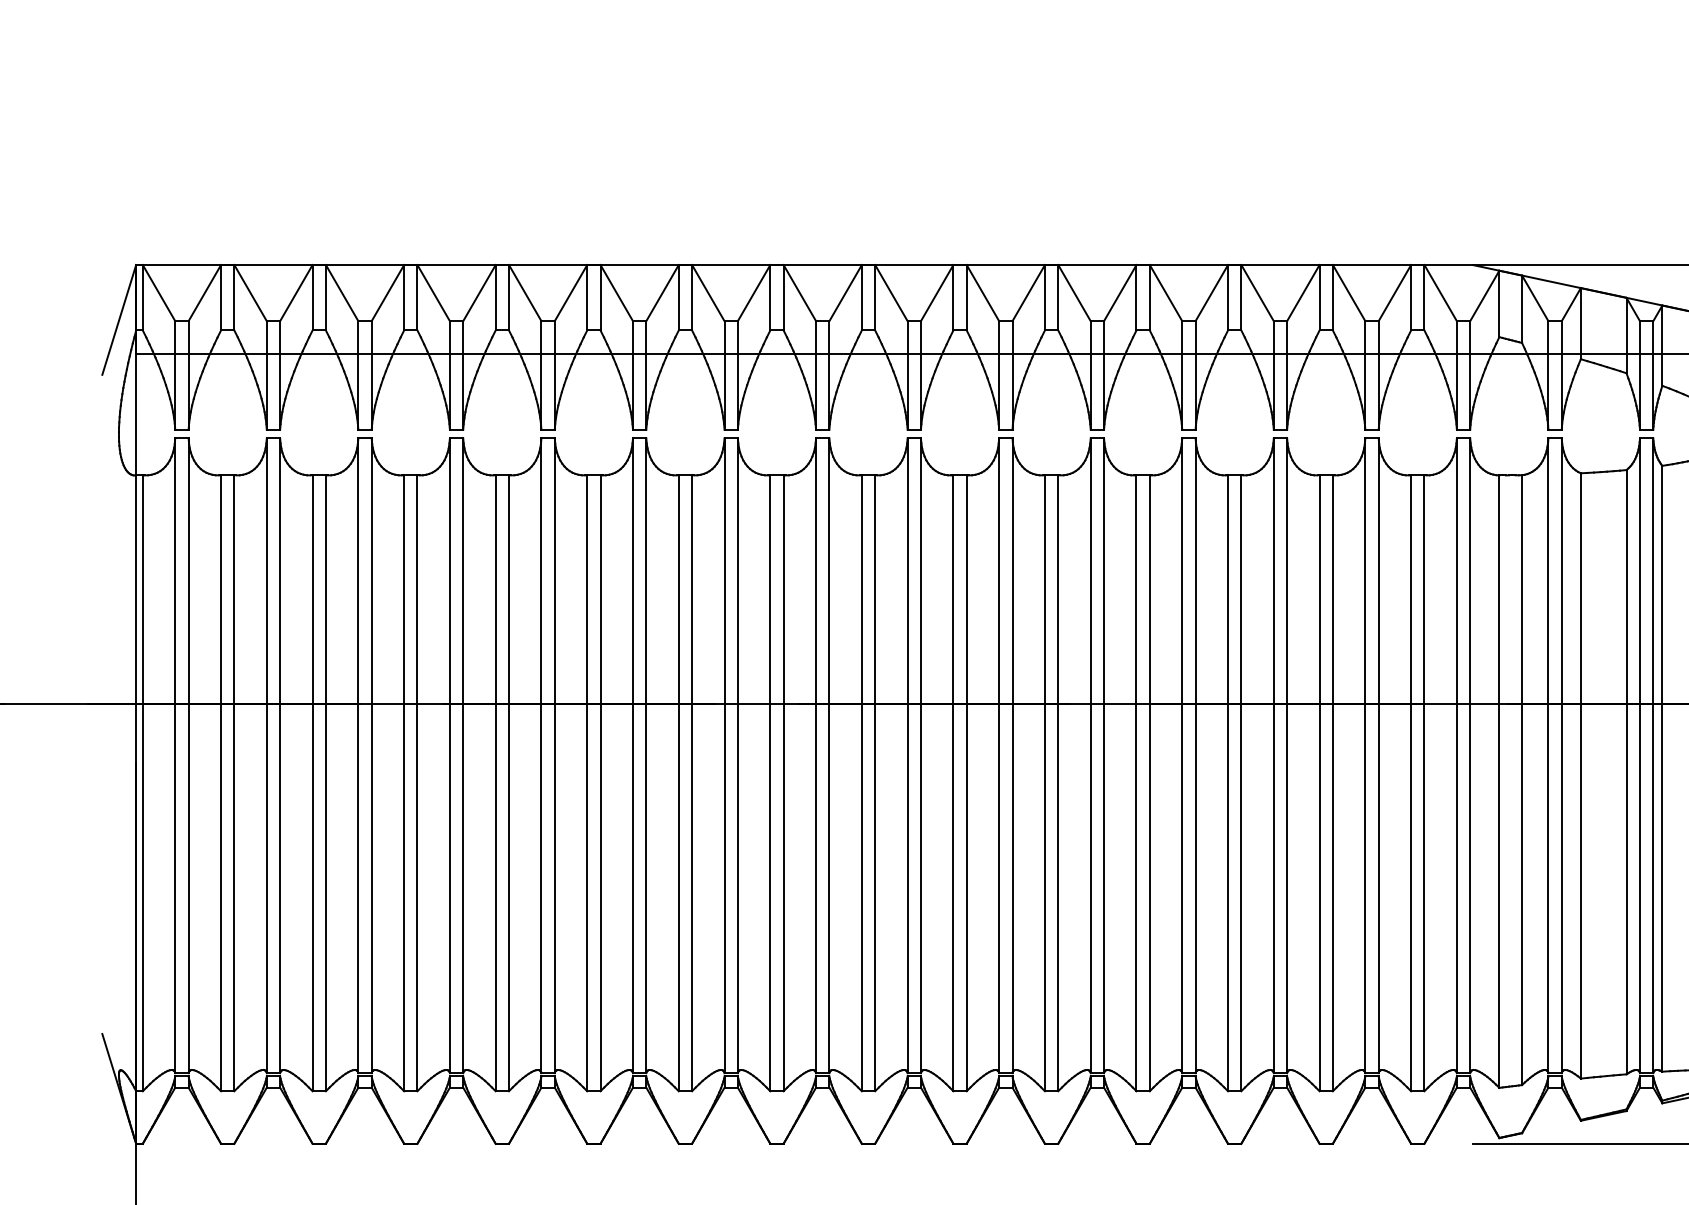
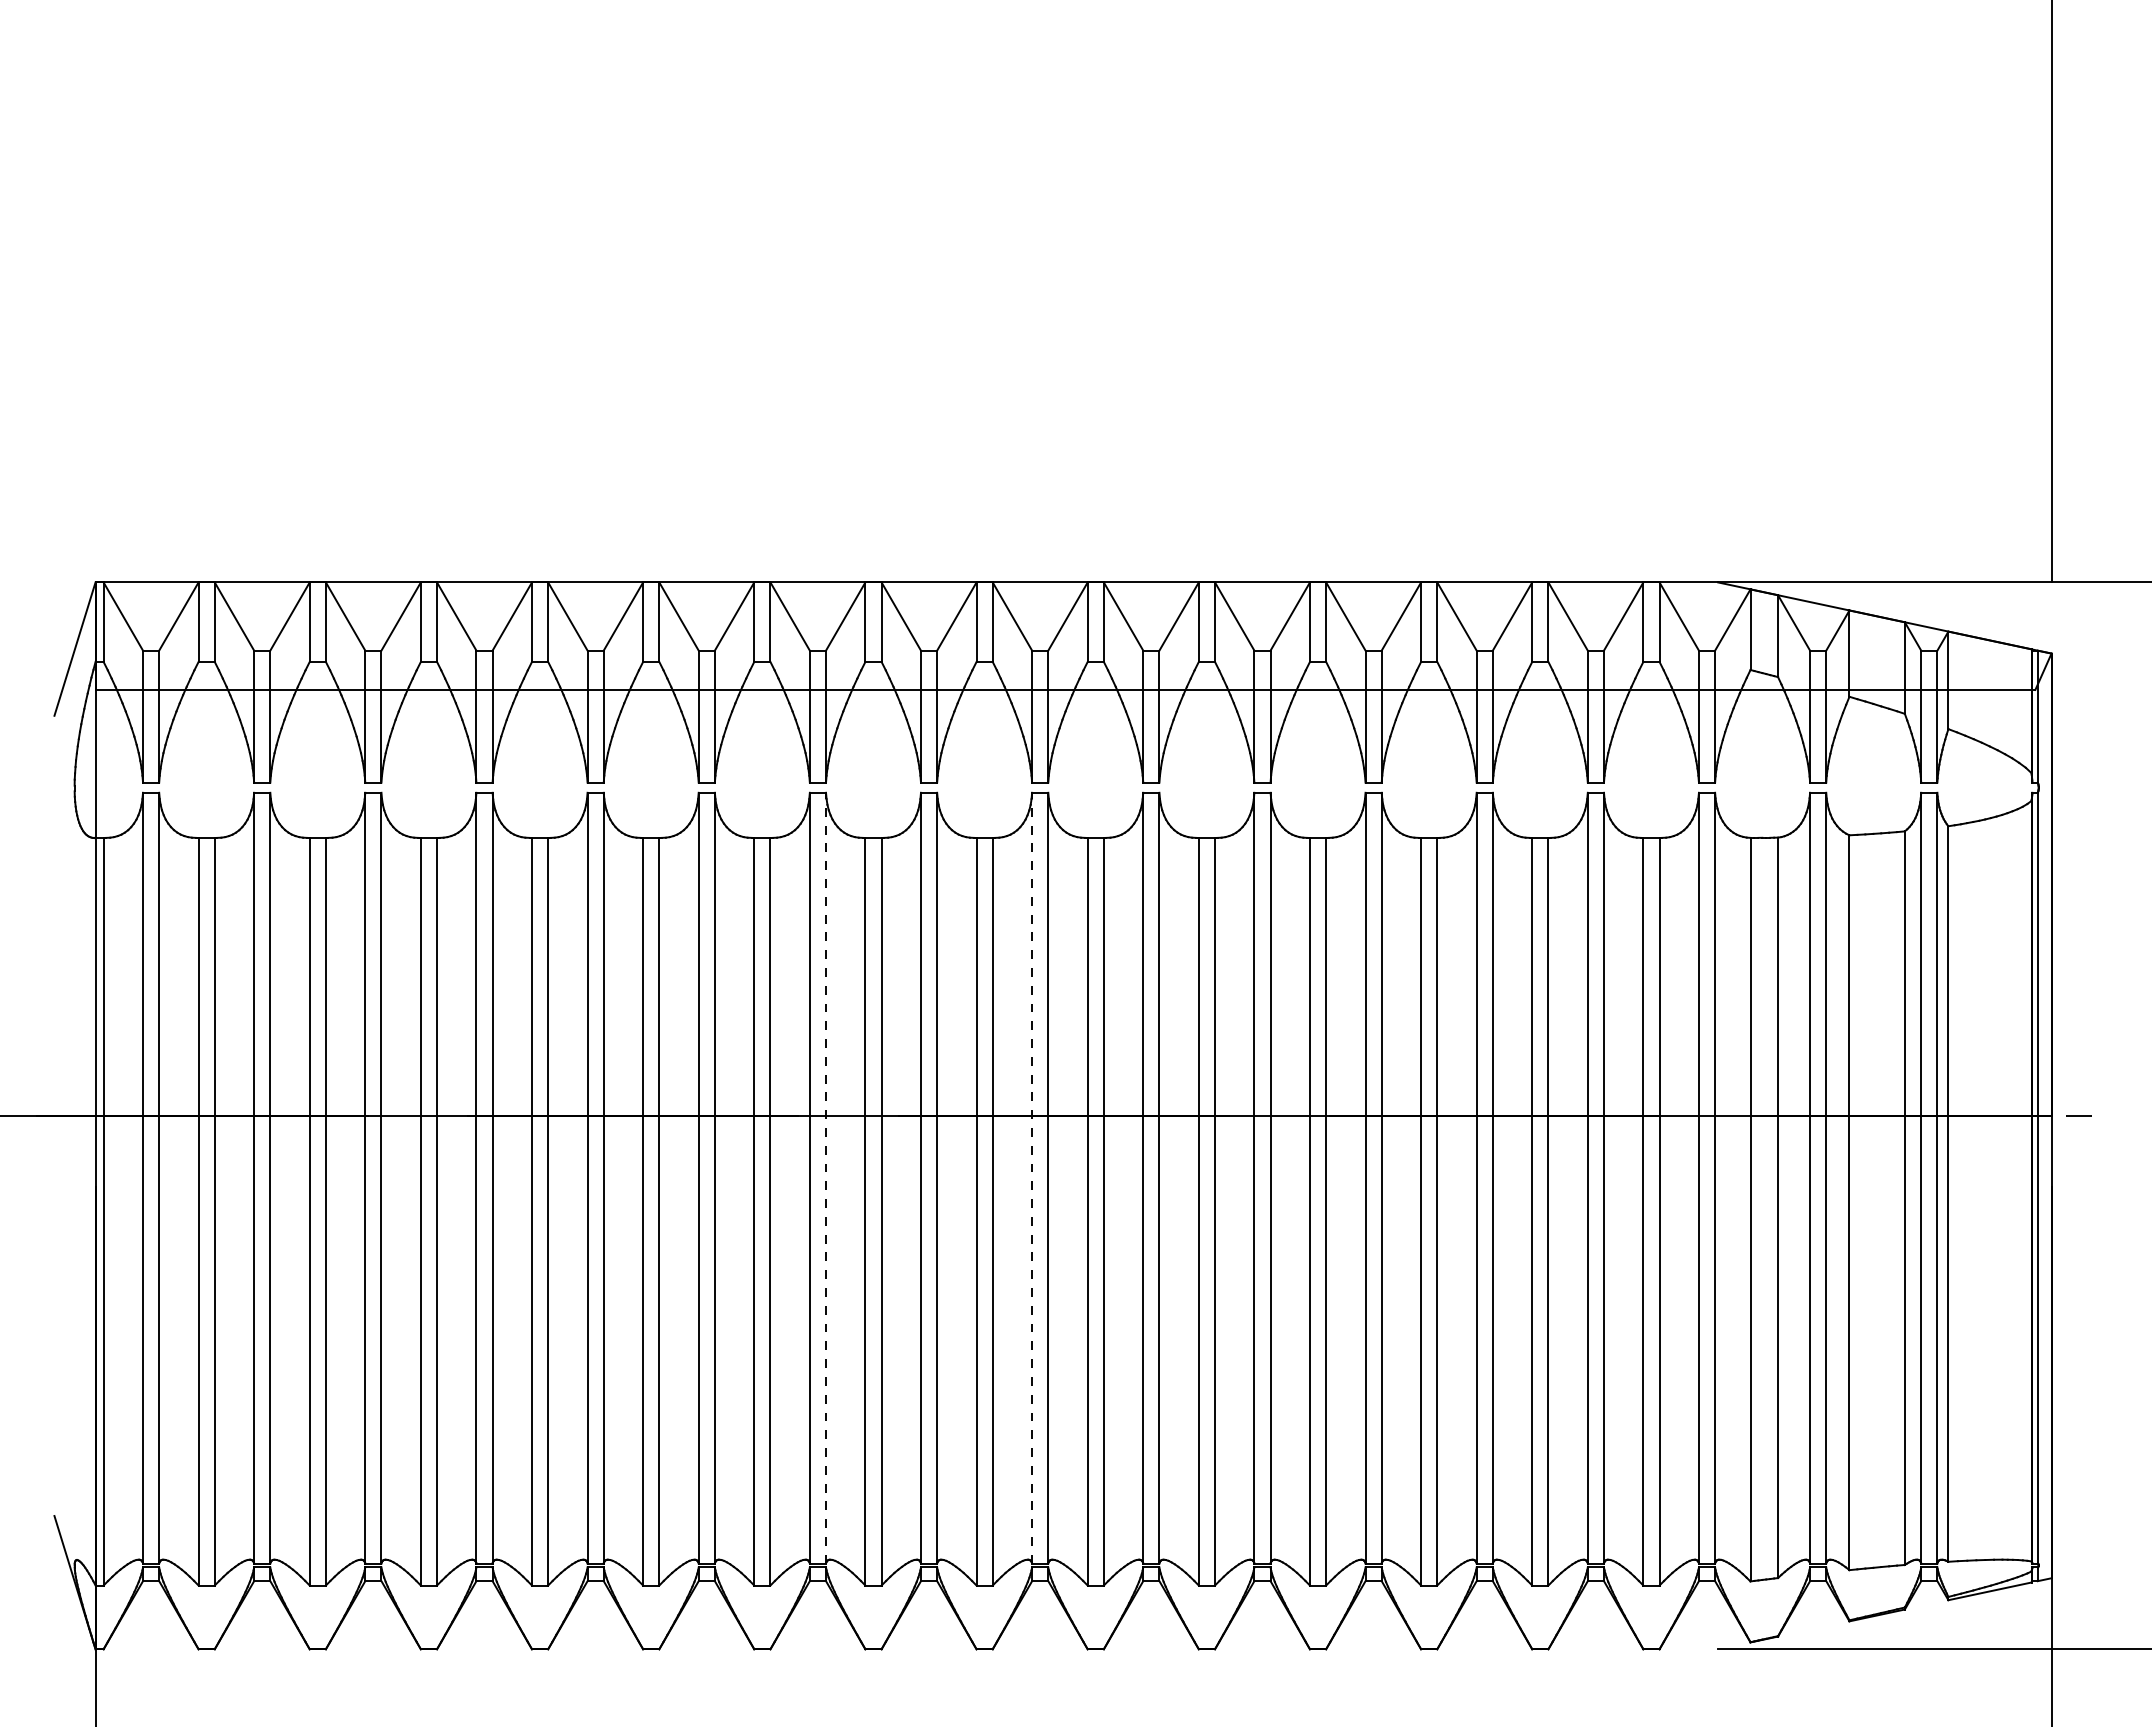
line: (738, 755) -> (826, 1177), solid -> dashed
line: (907, 755) -> (1032, 1177), solid -> dashed

